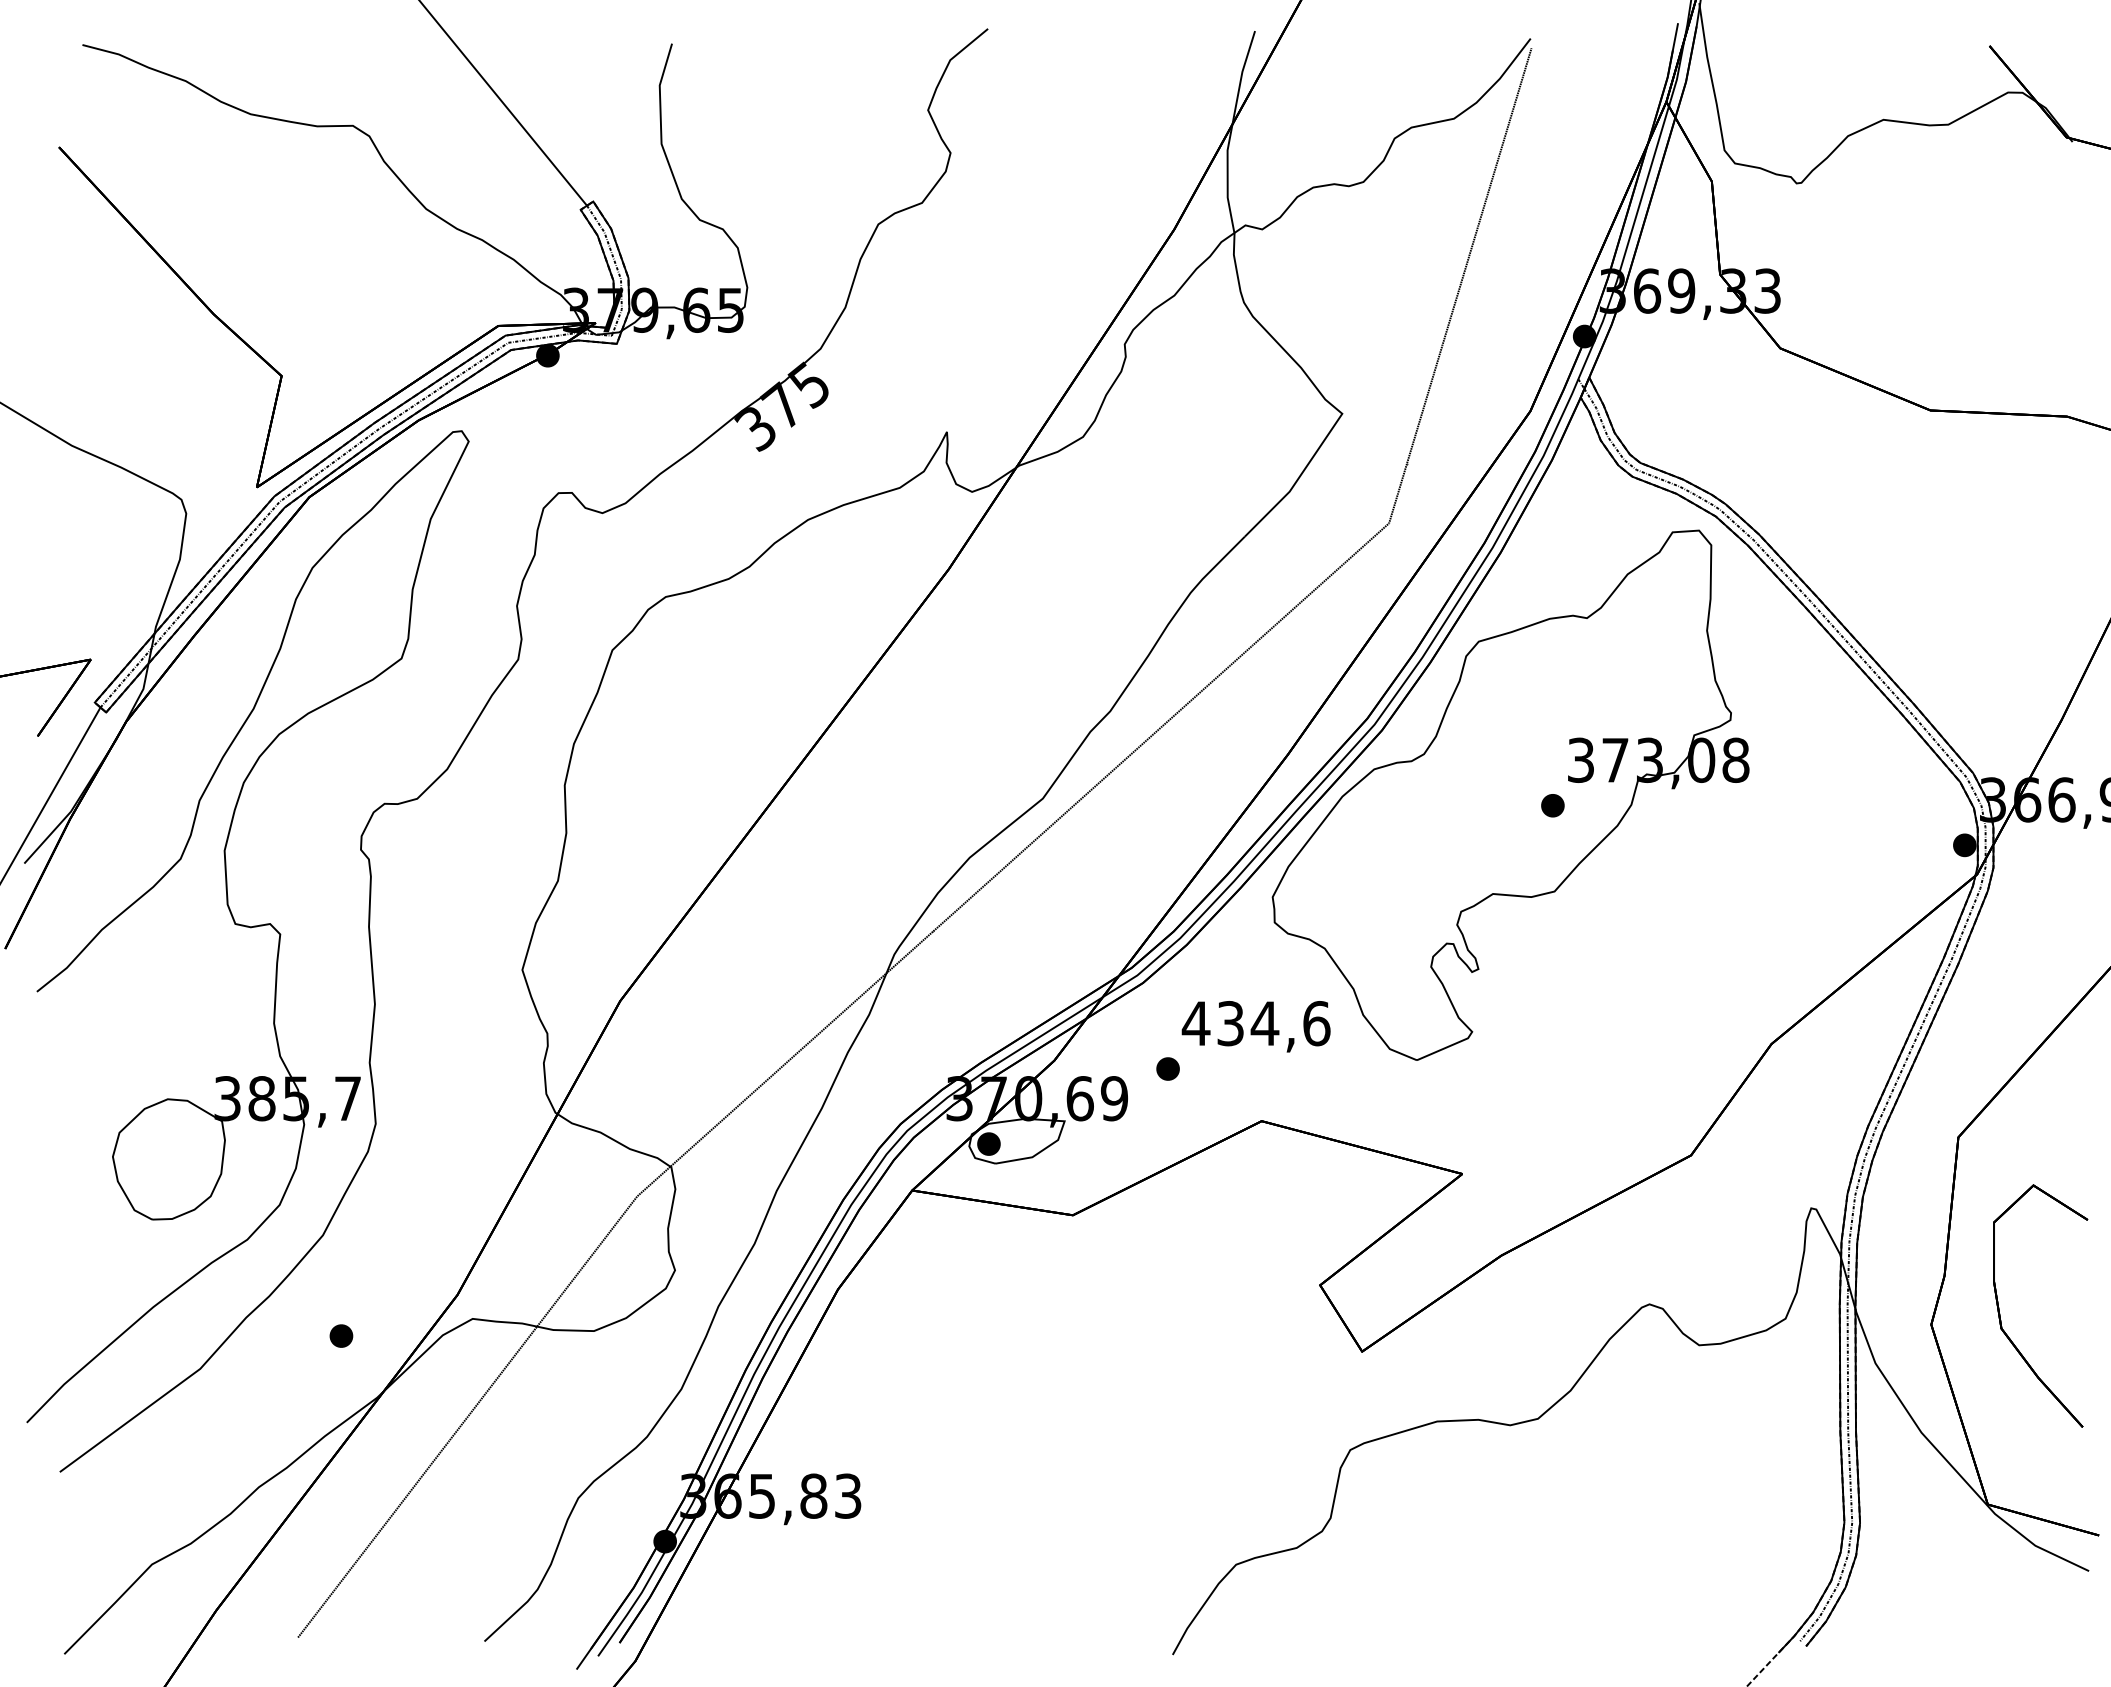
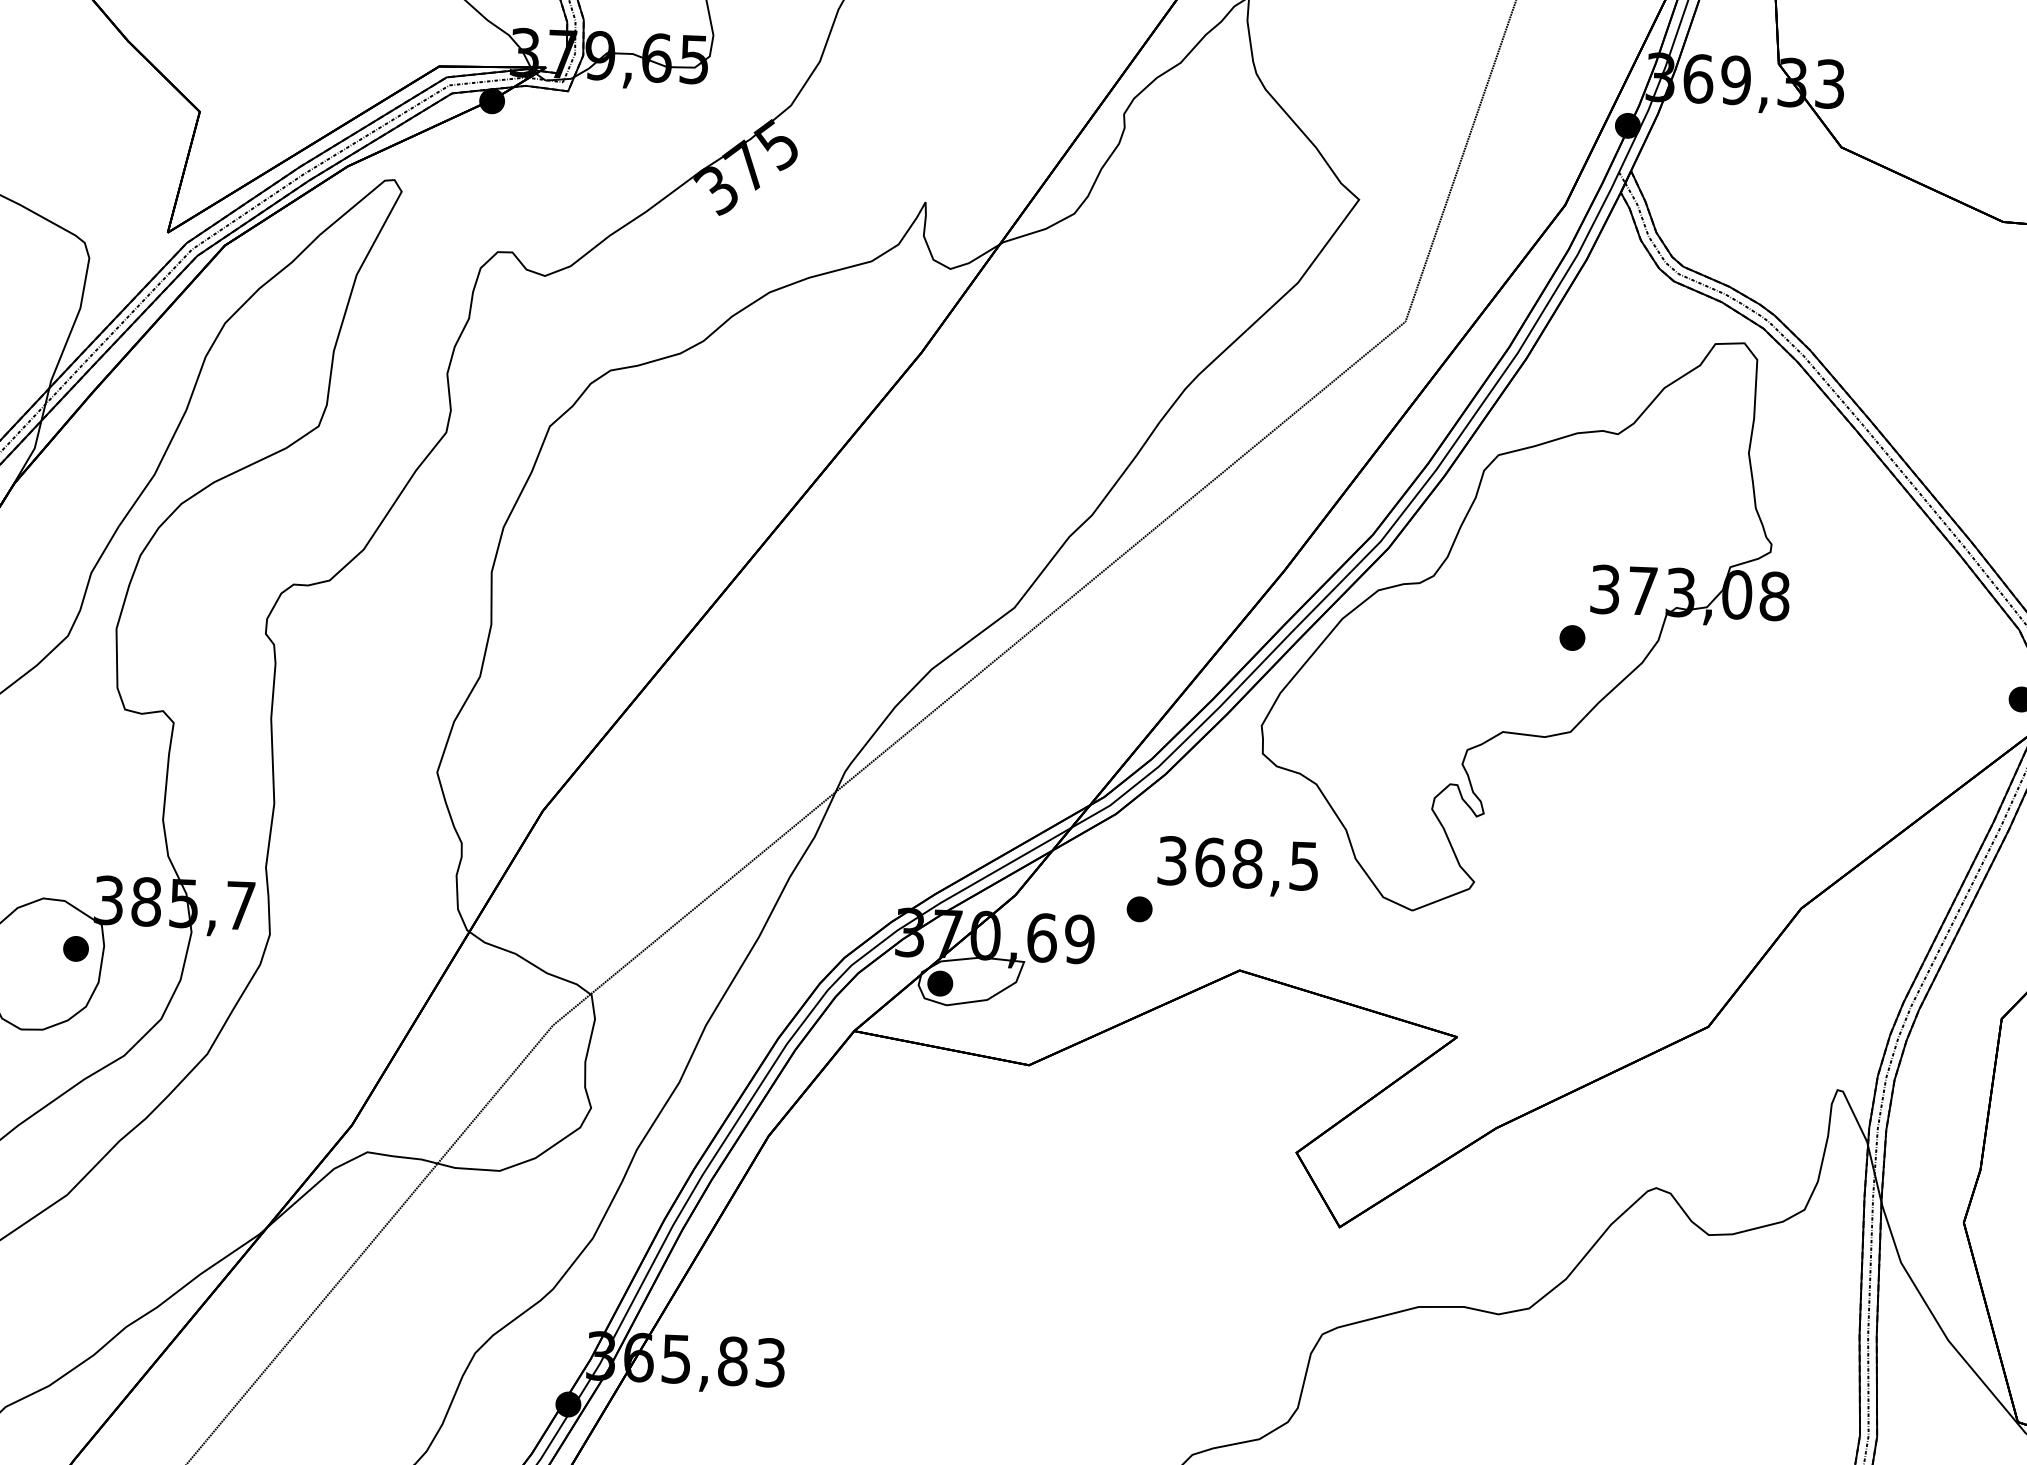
text: (1255, 1023) -> (1237, 863), 434,6 -> 368,5
part: (341, 1335) -> (76, 948), moved

